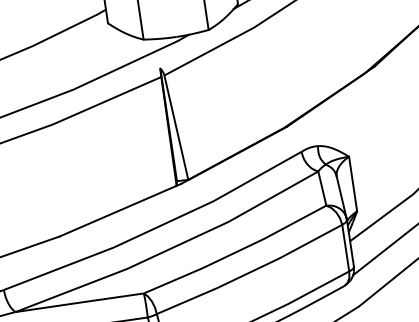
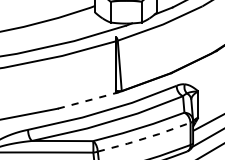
line: (121, 209) -> (88, 100), solid -> dashed
line: (250, 272) -> (144, 138), solid -> dashed

